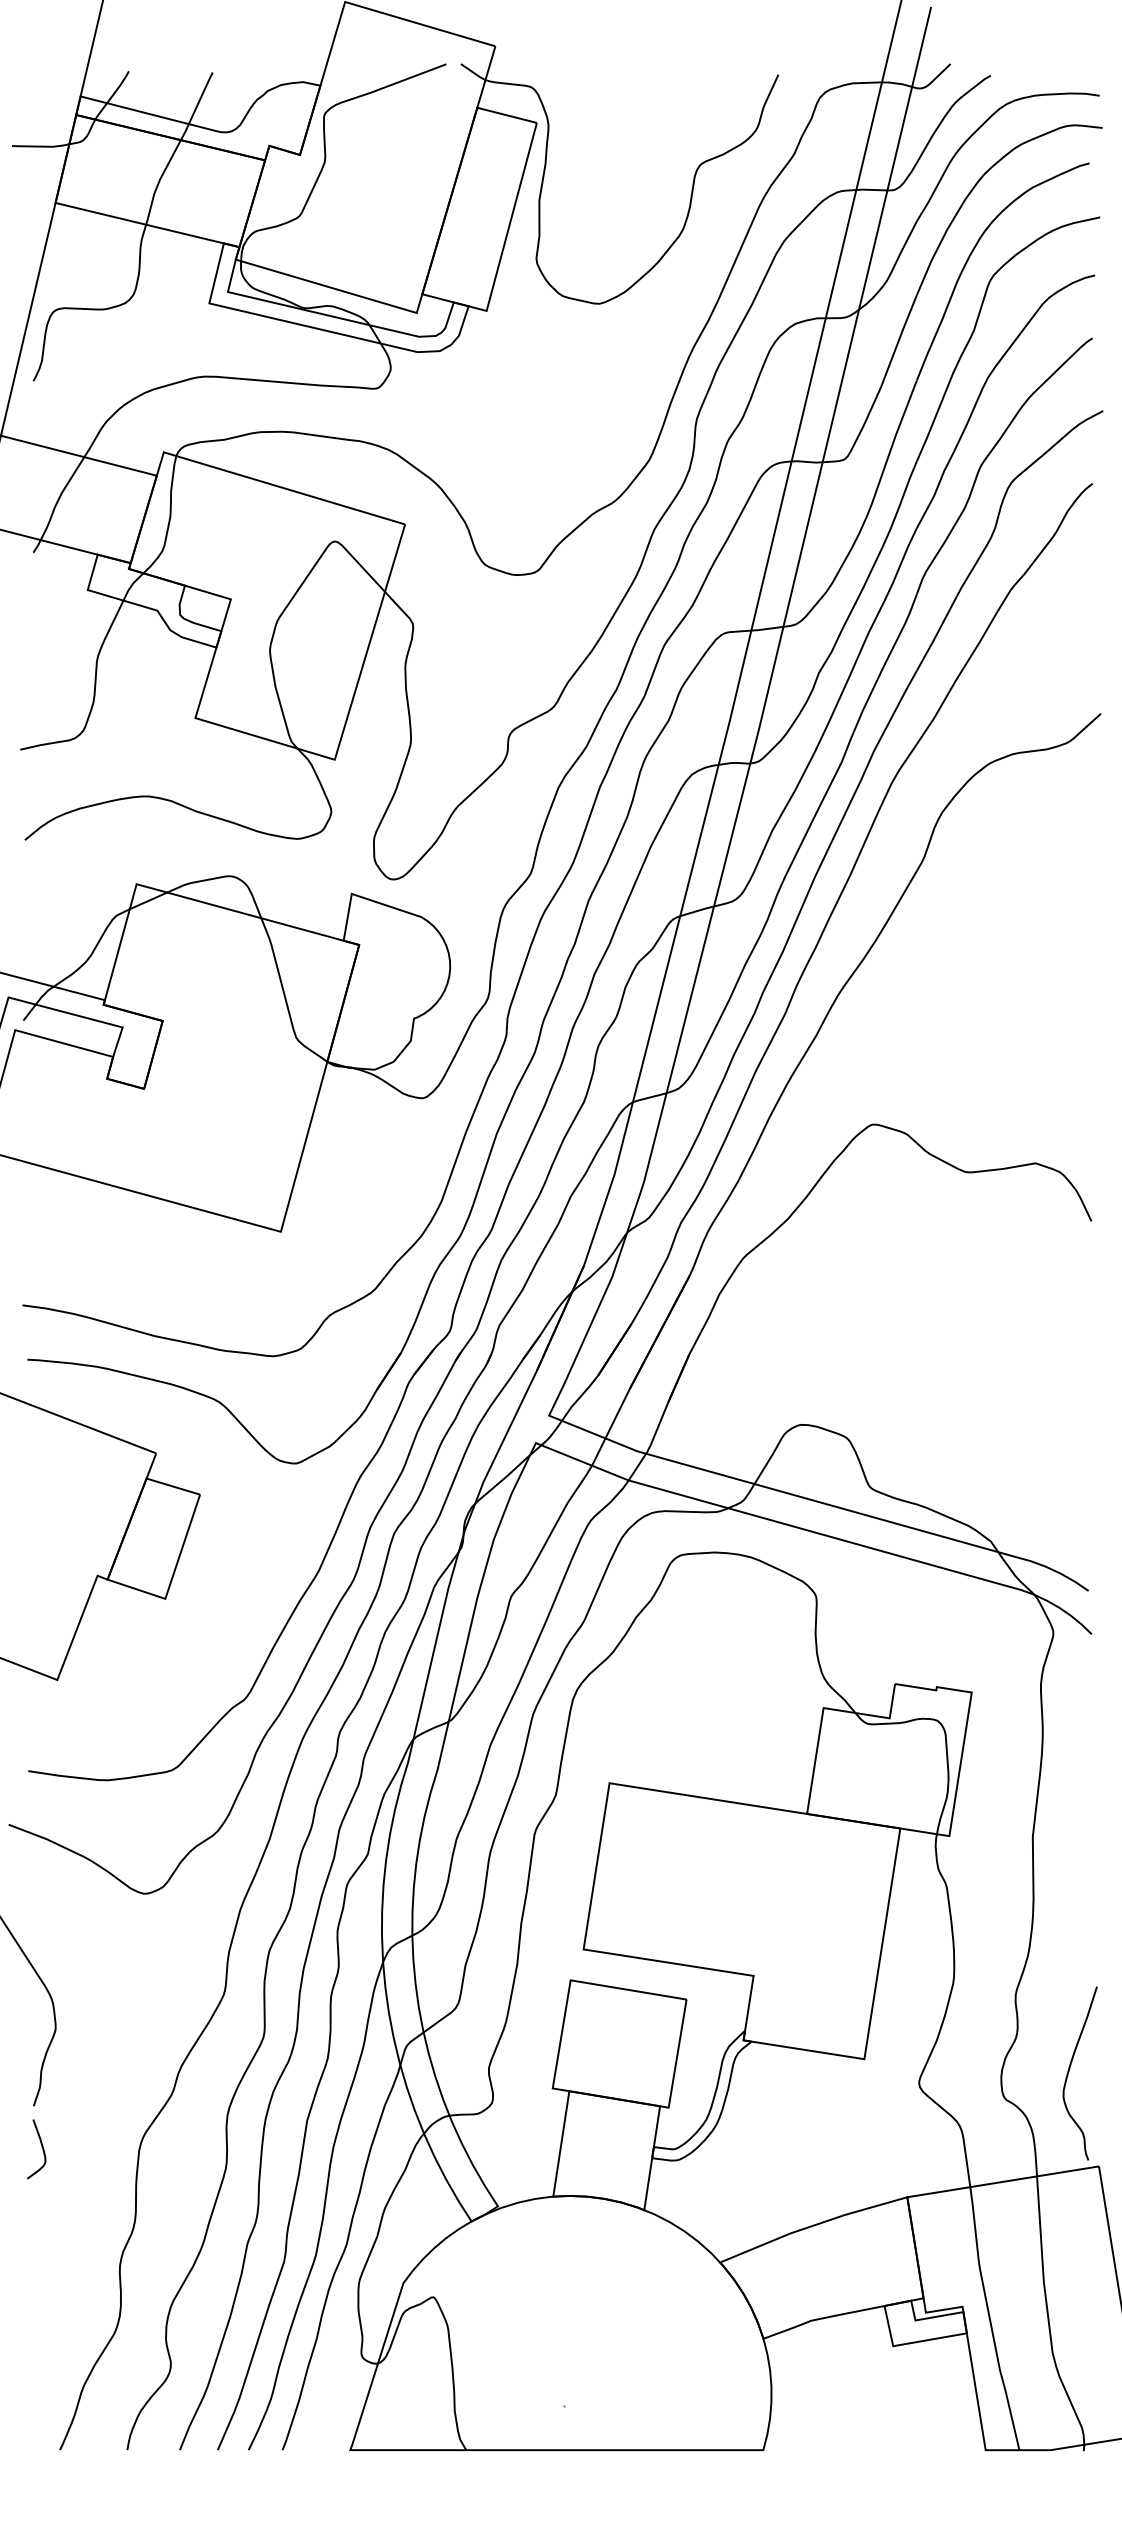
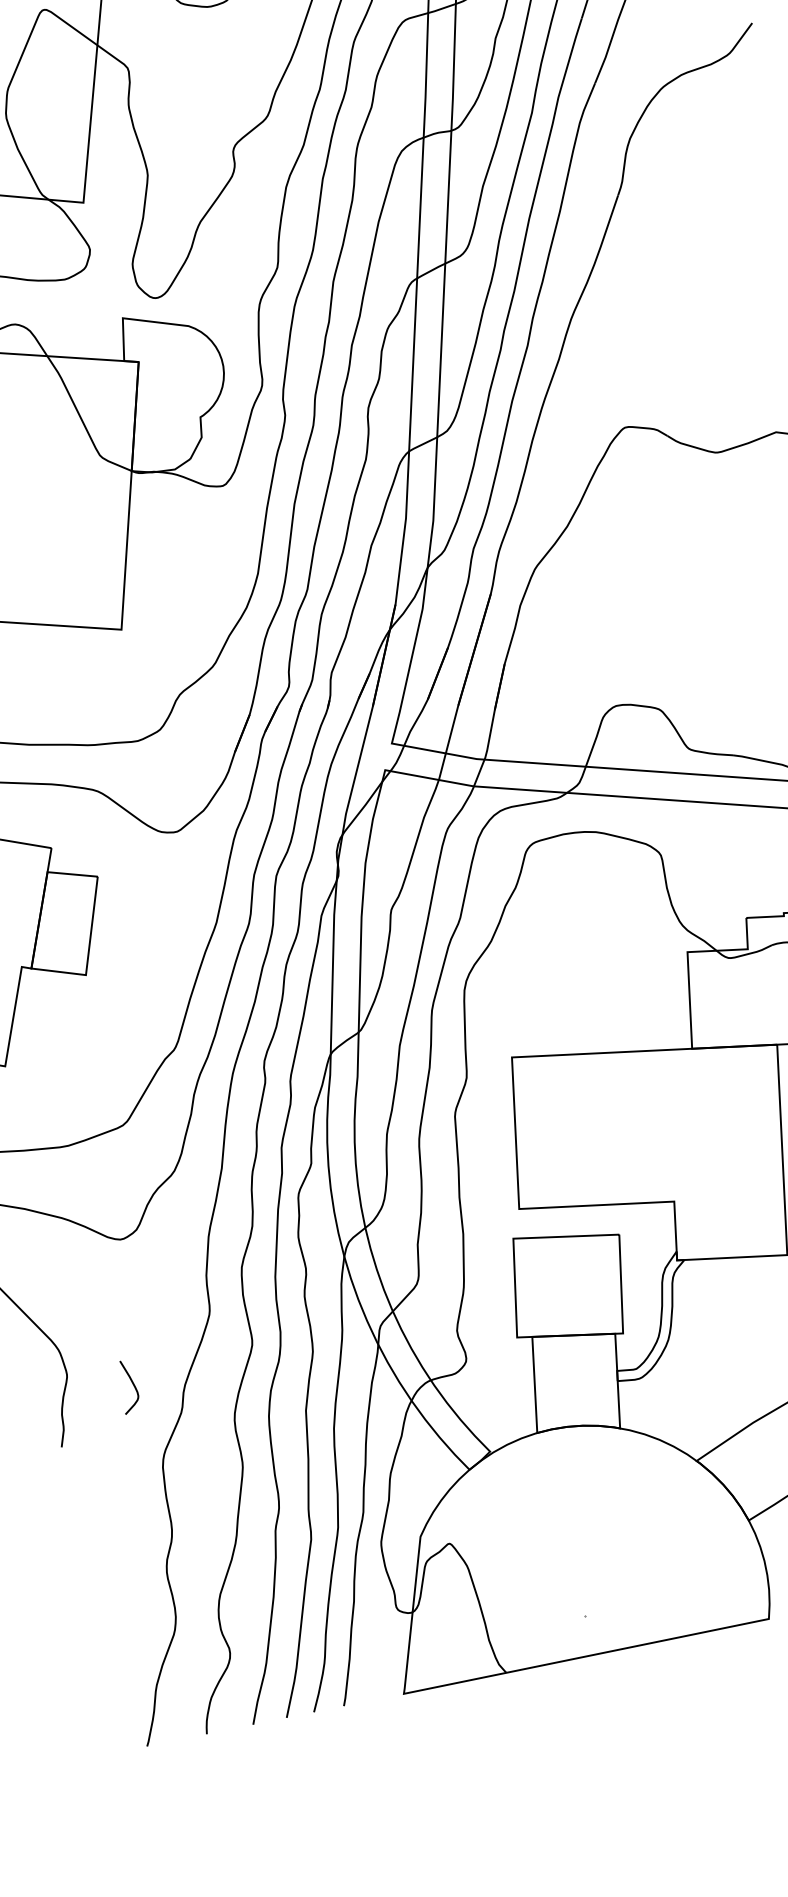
curve: (41, 2147) -> (132, 1384), moved

